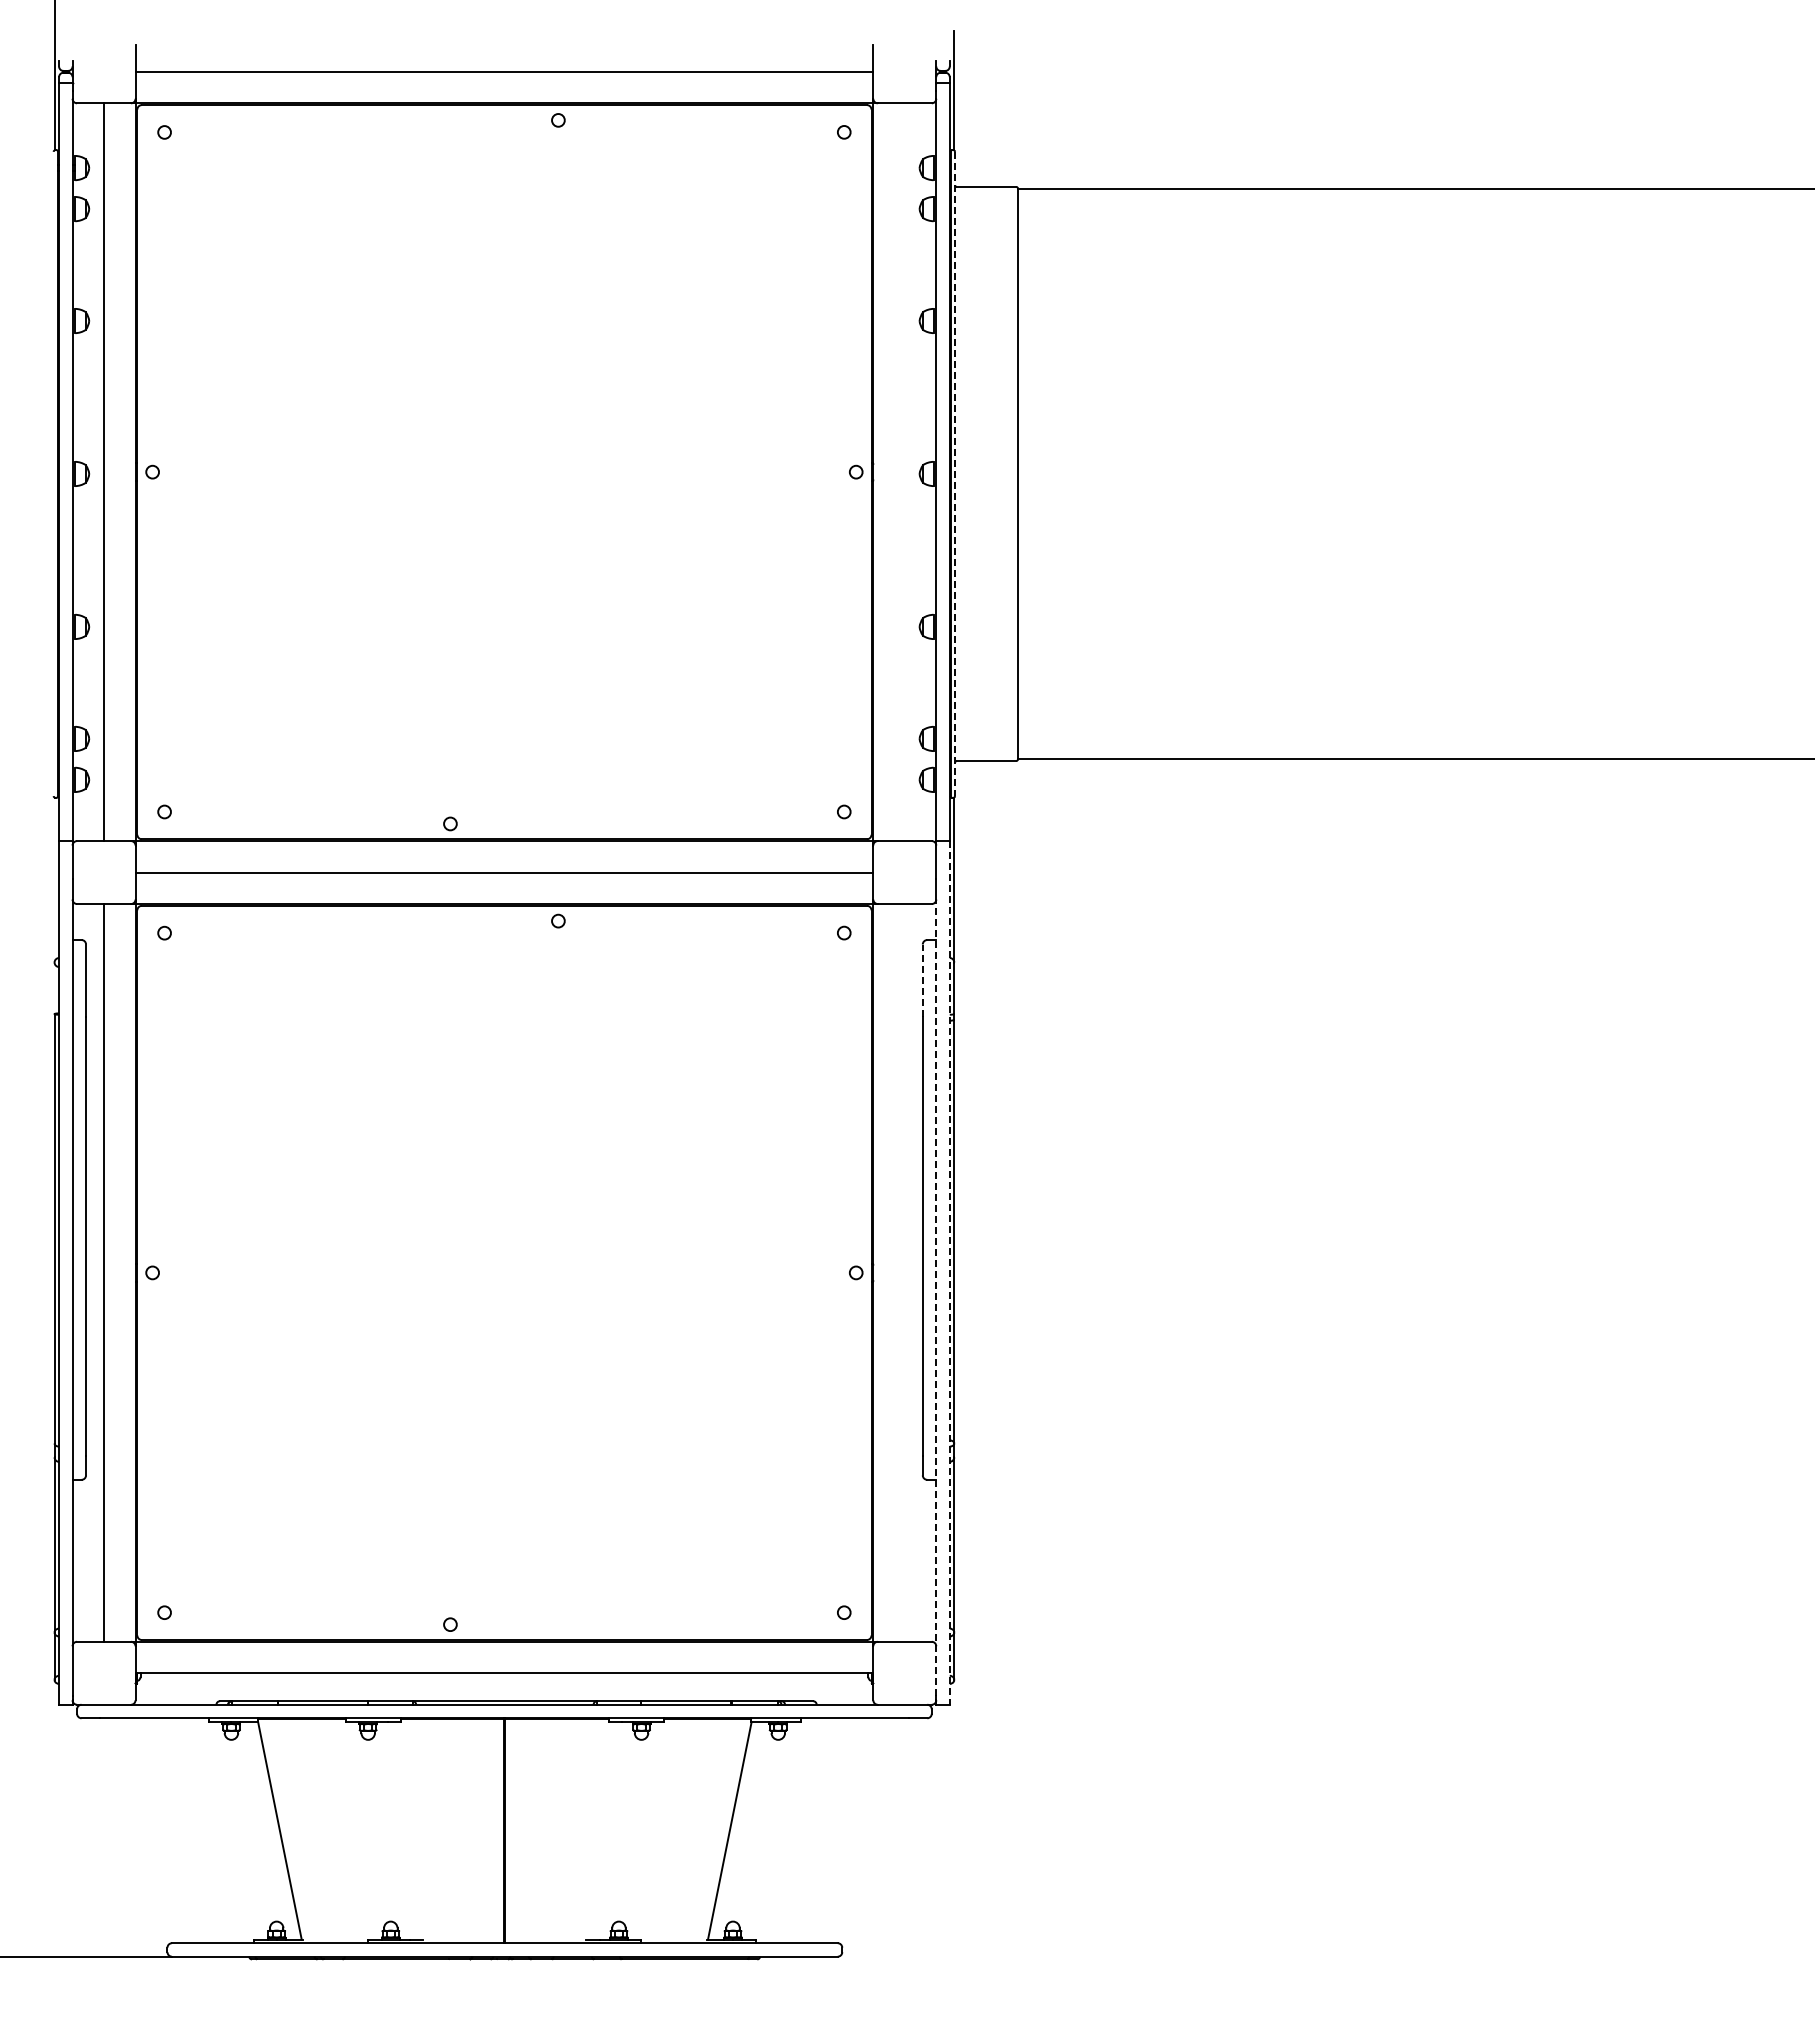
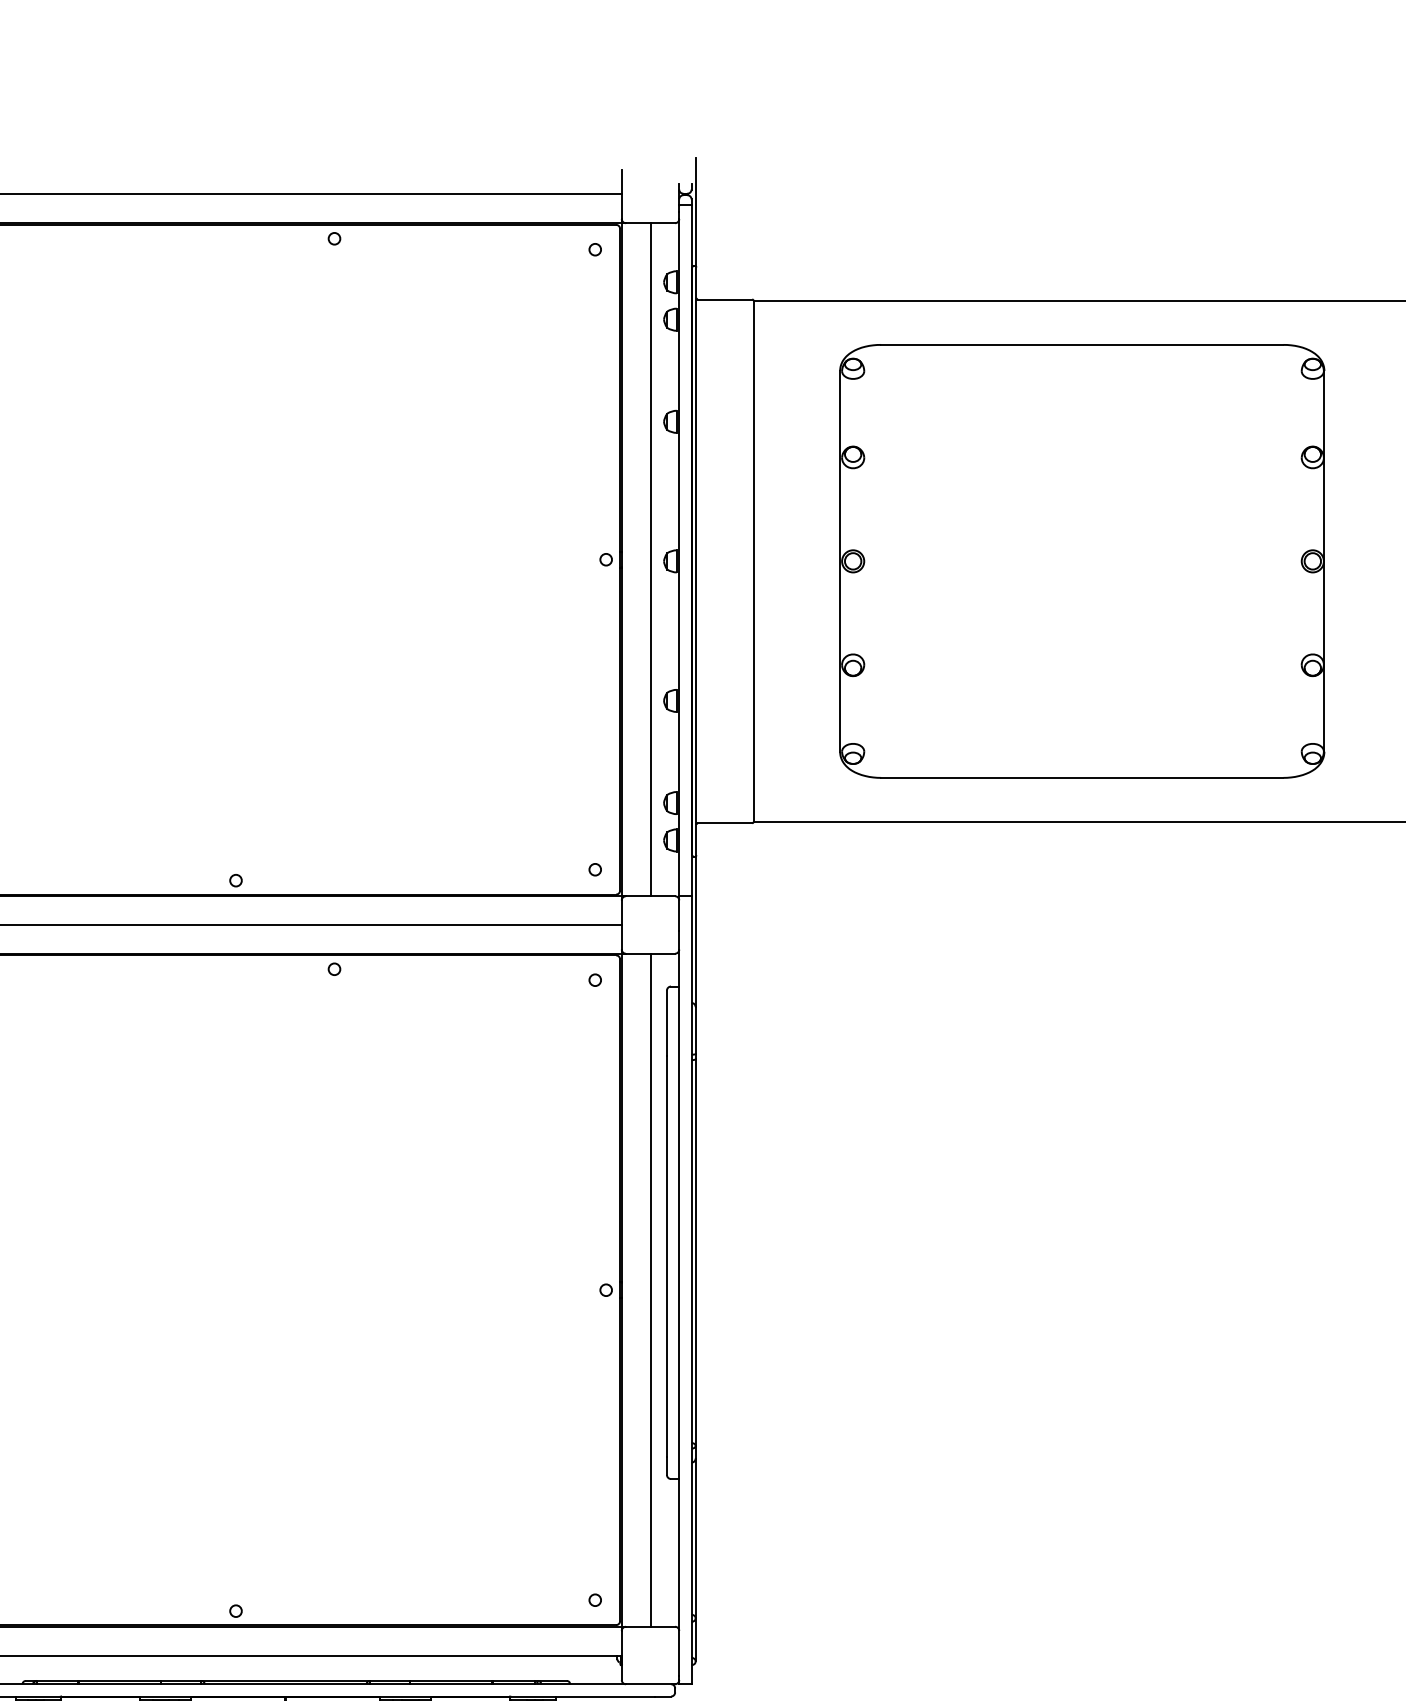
line: (904, 472) -> (650, 560), added
part: (1377, 473) -> (1081, 560), added
line: (955, 474) -> (696, 561), dashed -> solid
line: (922, 980) -> (666, 1023), dashed -> solid
line: (904, 1272) -> (650, 1289), added
line: (949, 1272) -> (691, 1289), dashed -> solid
line: (936, 1297) -> (679, 1312), dashed -> solid

